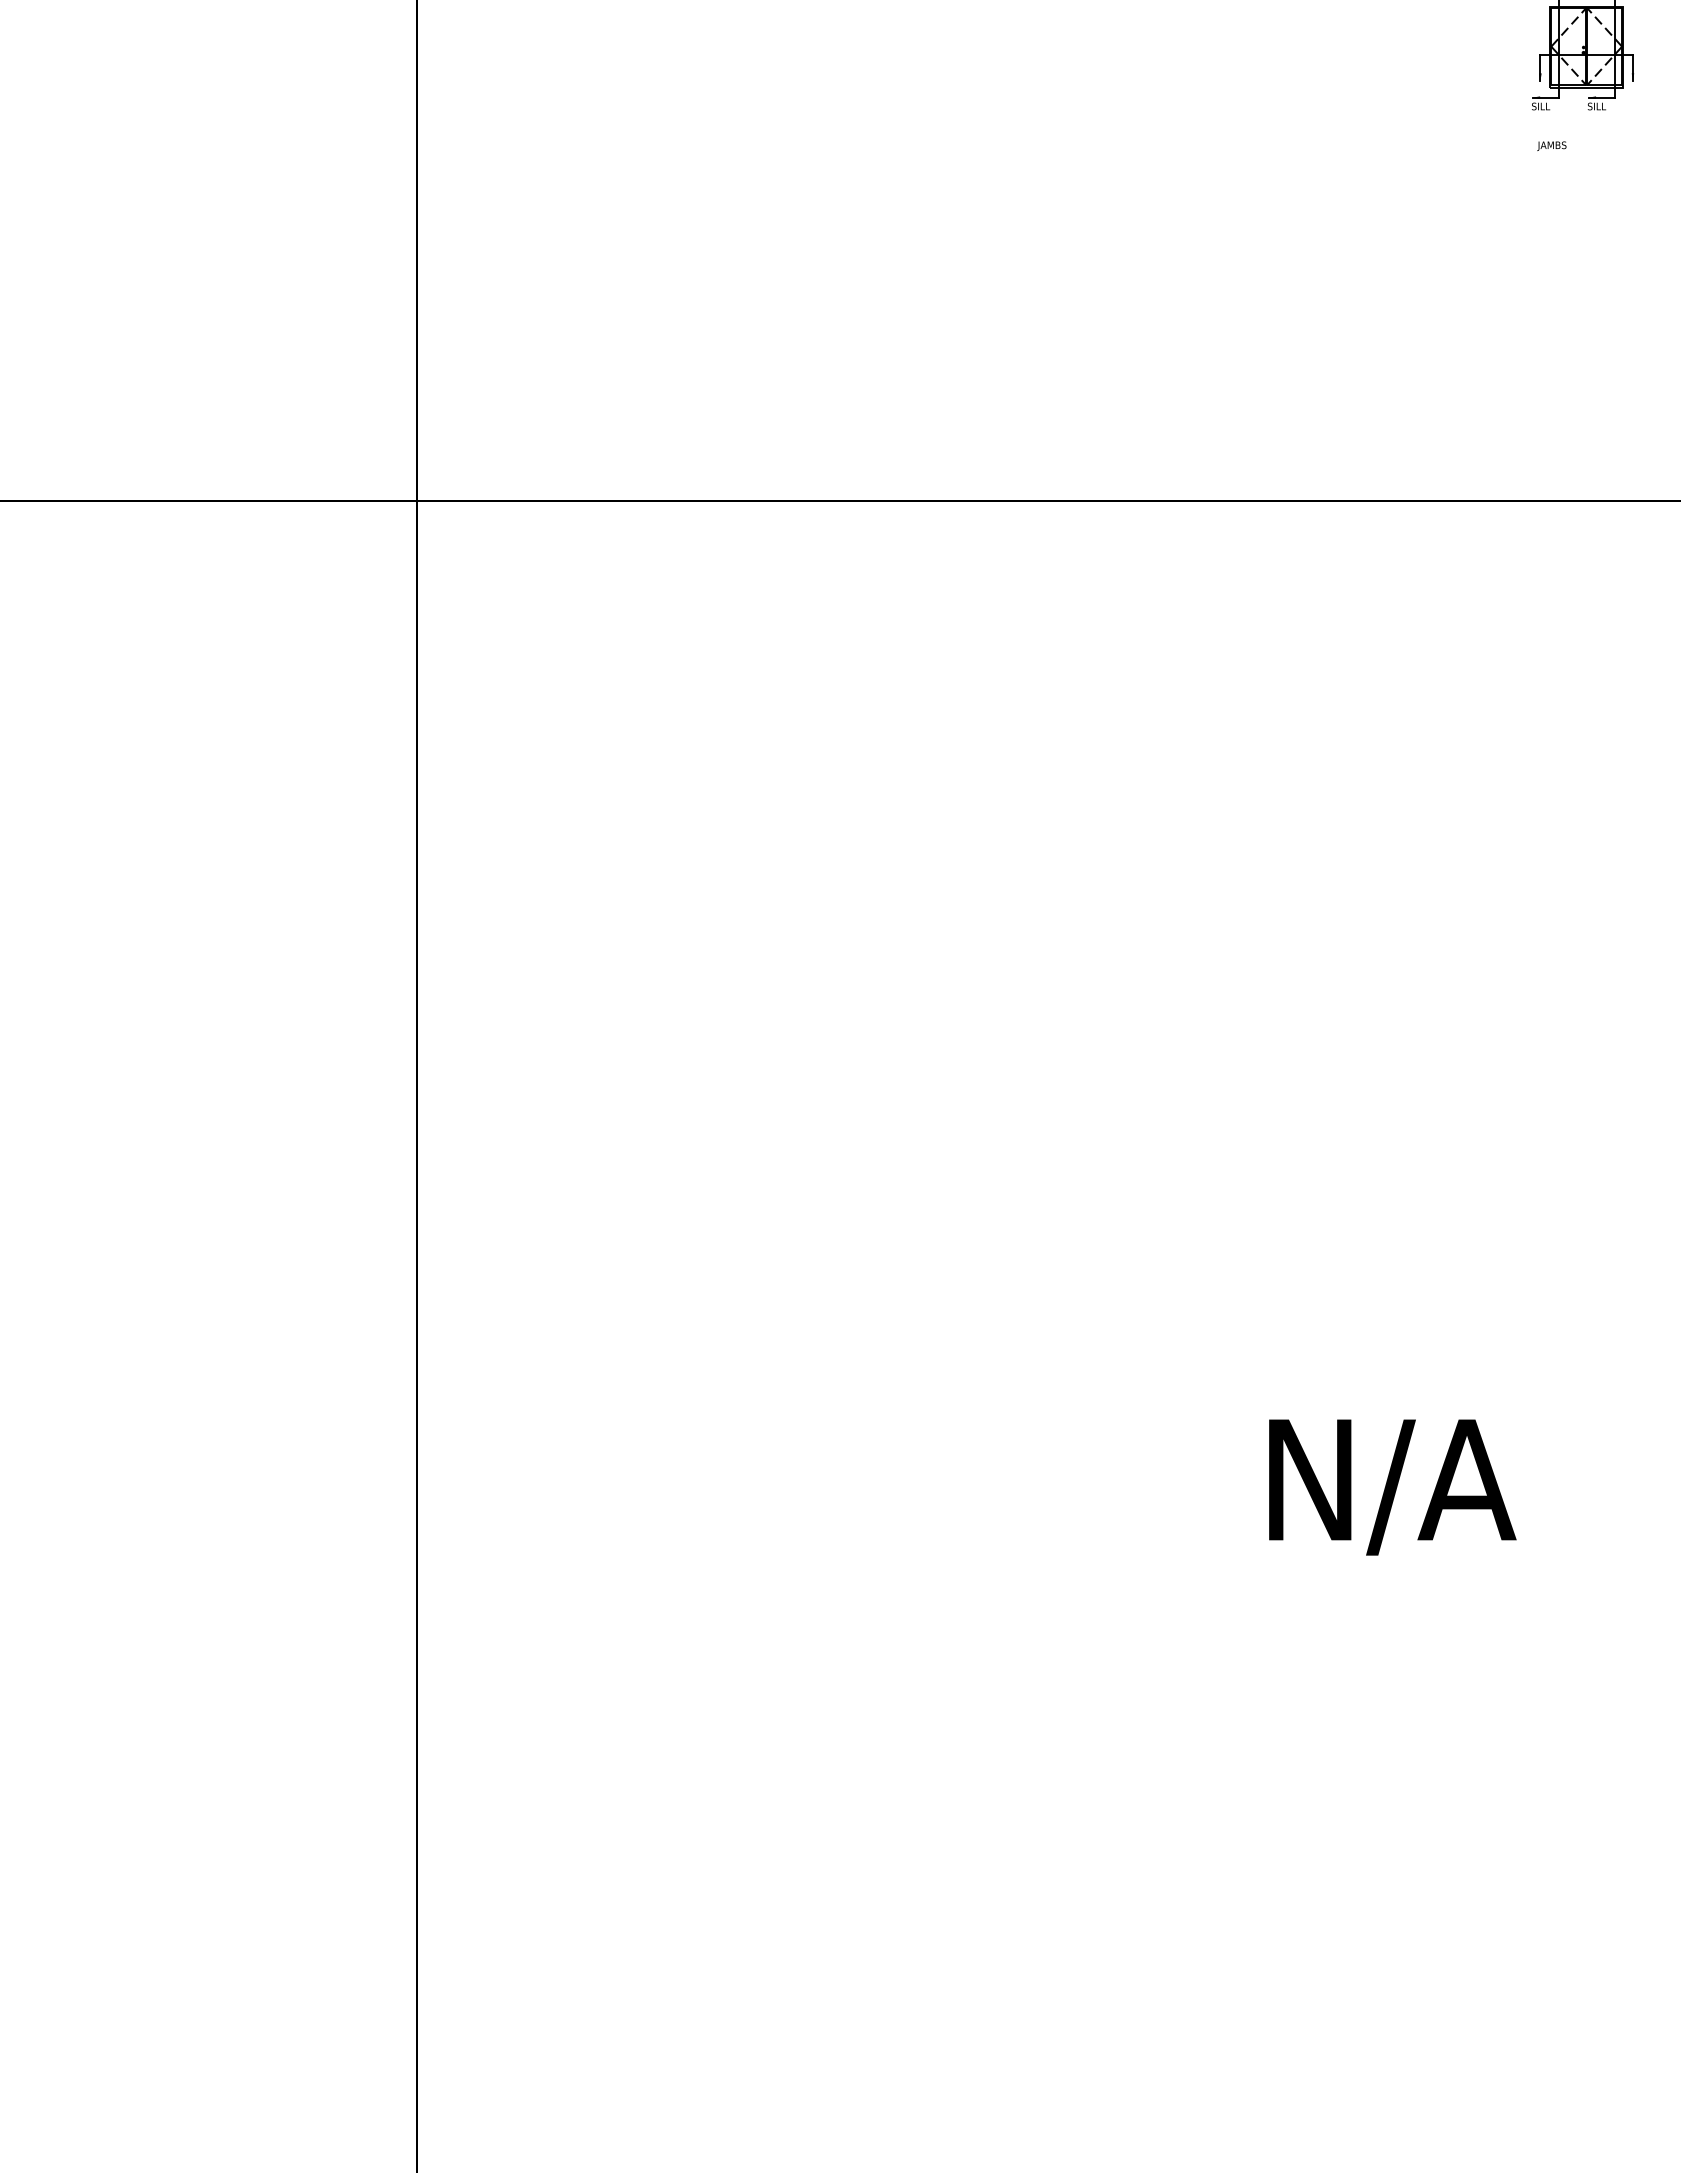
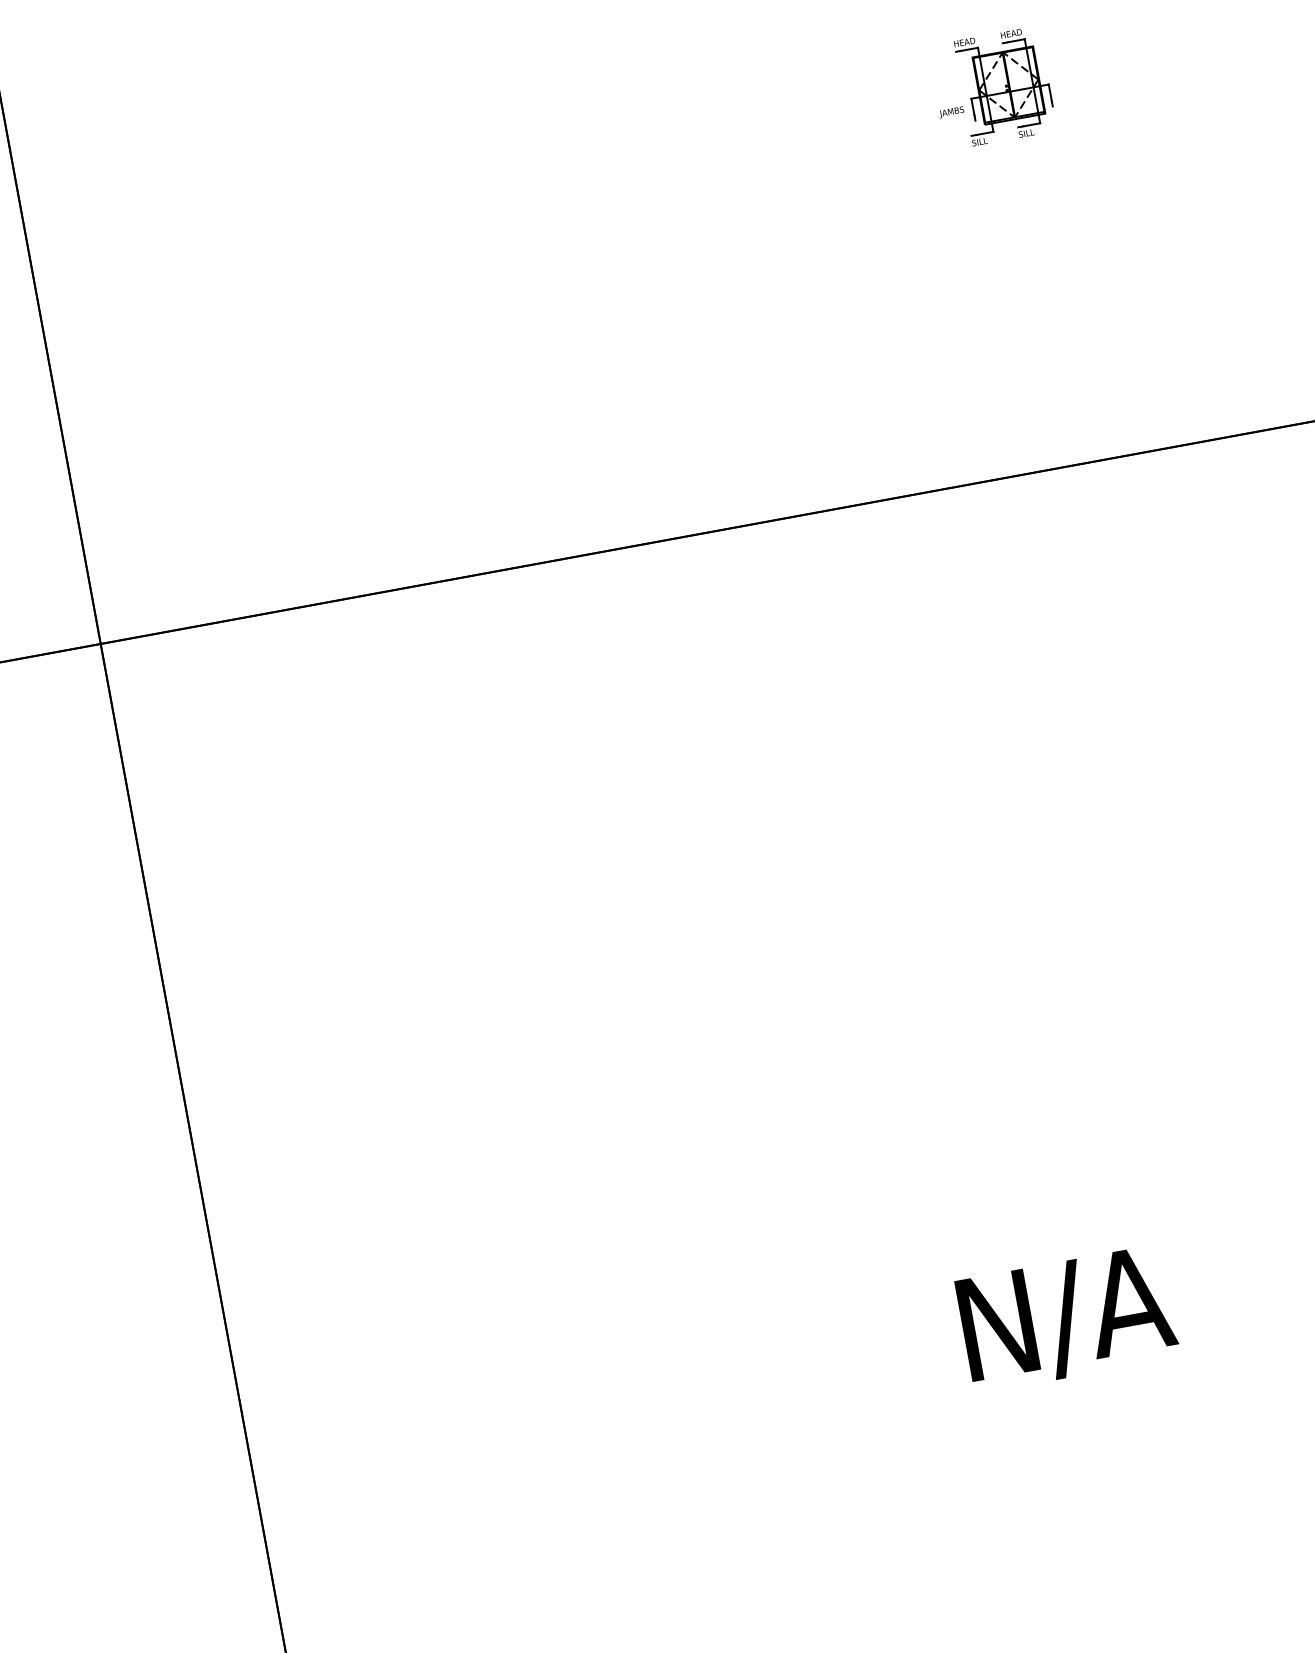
text: (1551, 145) -> (951, 111), moved

